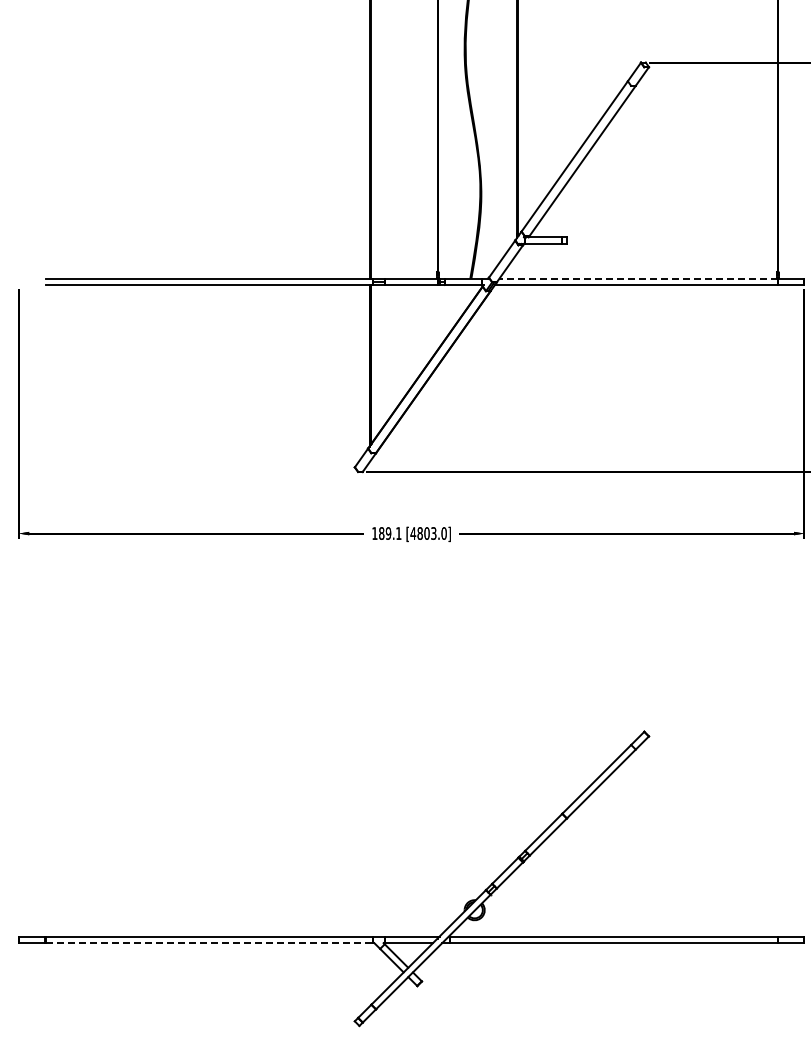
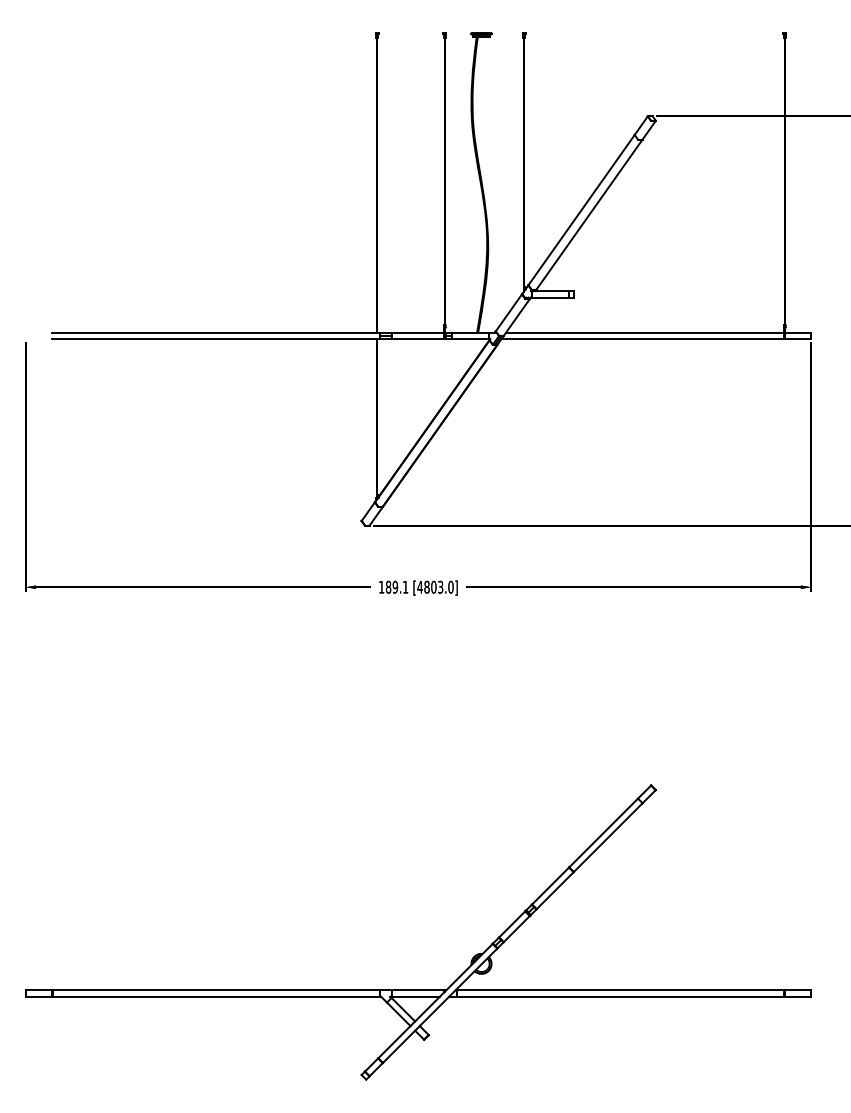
line: (637, 278) -> (644, 332), dashed -> solid
line: (209, 942) -> (216, 996), dashed -> solid

